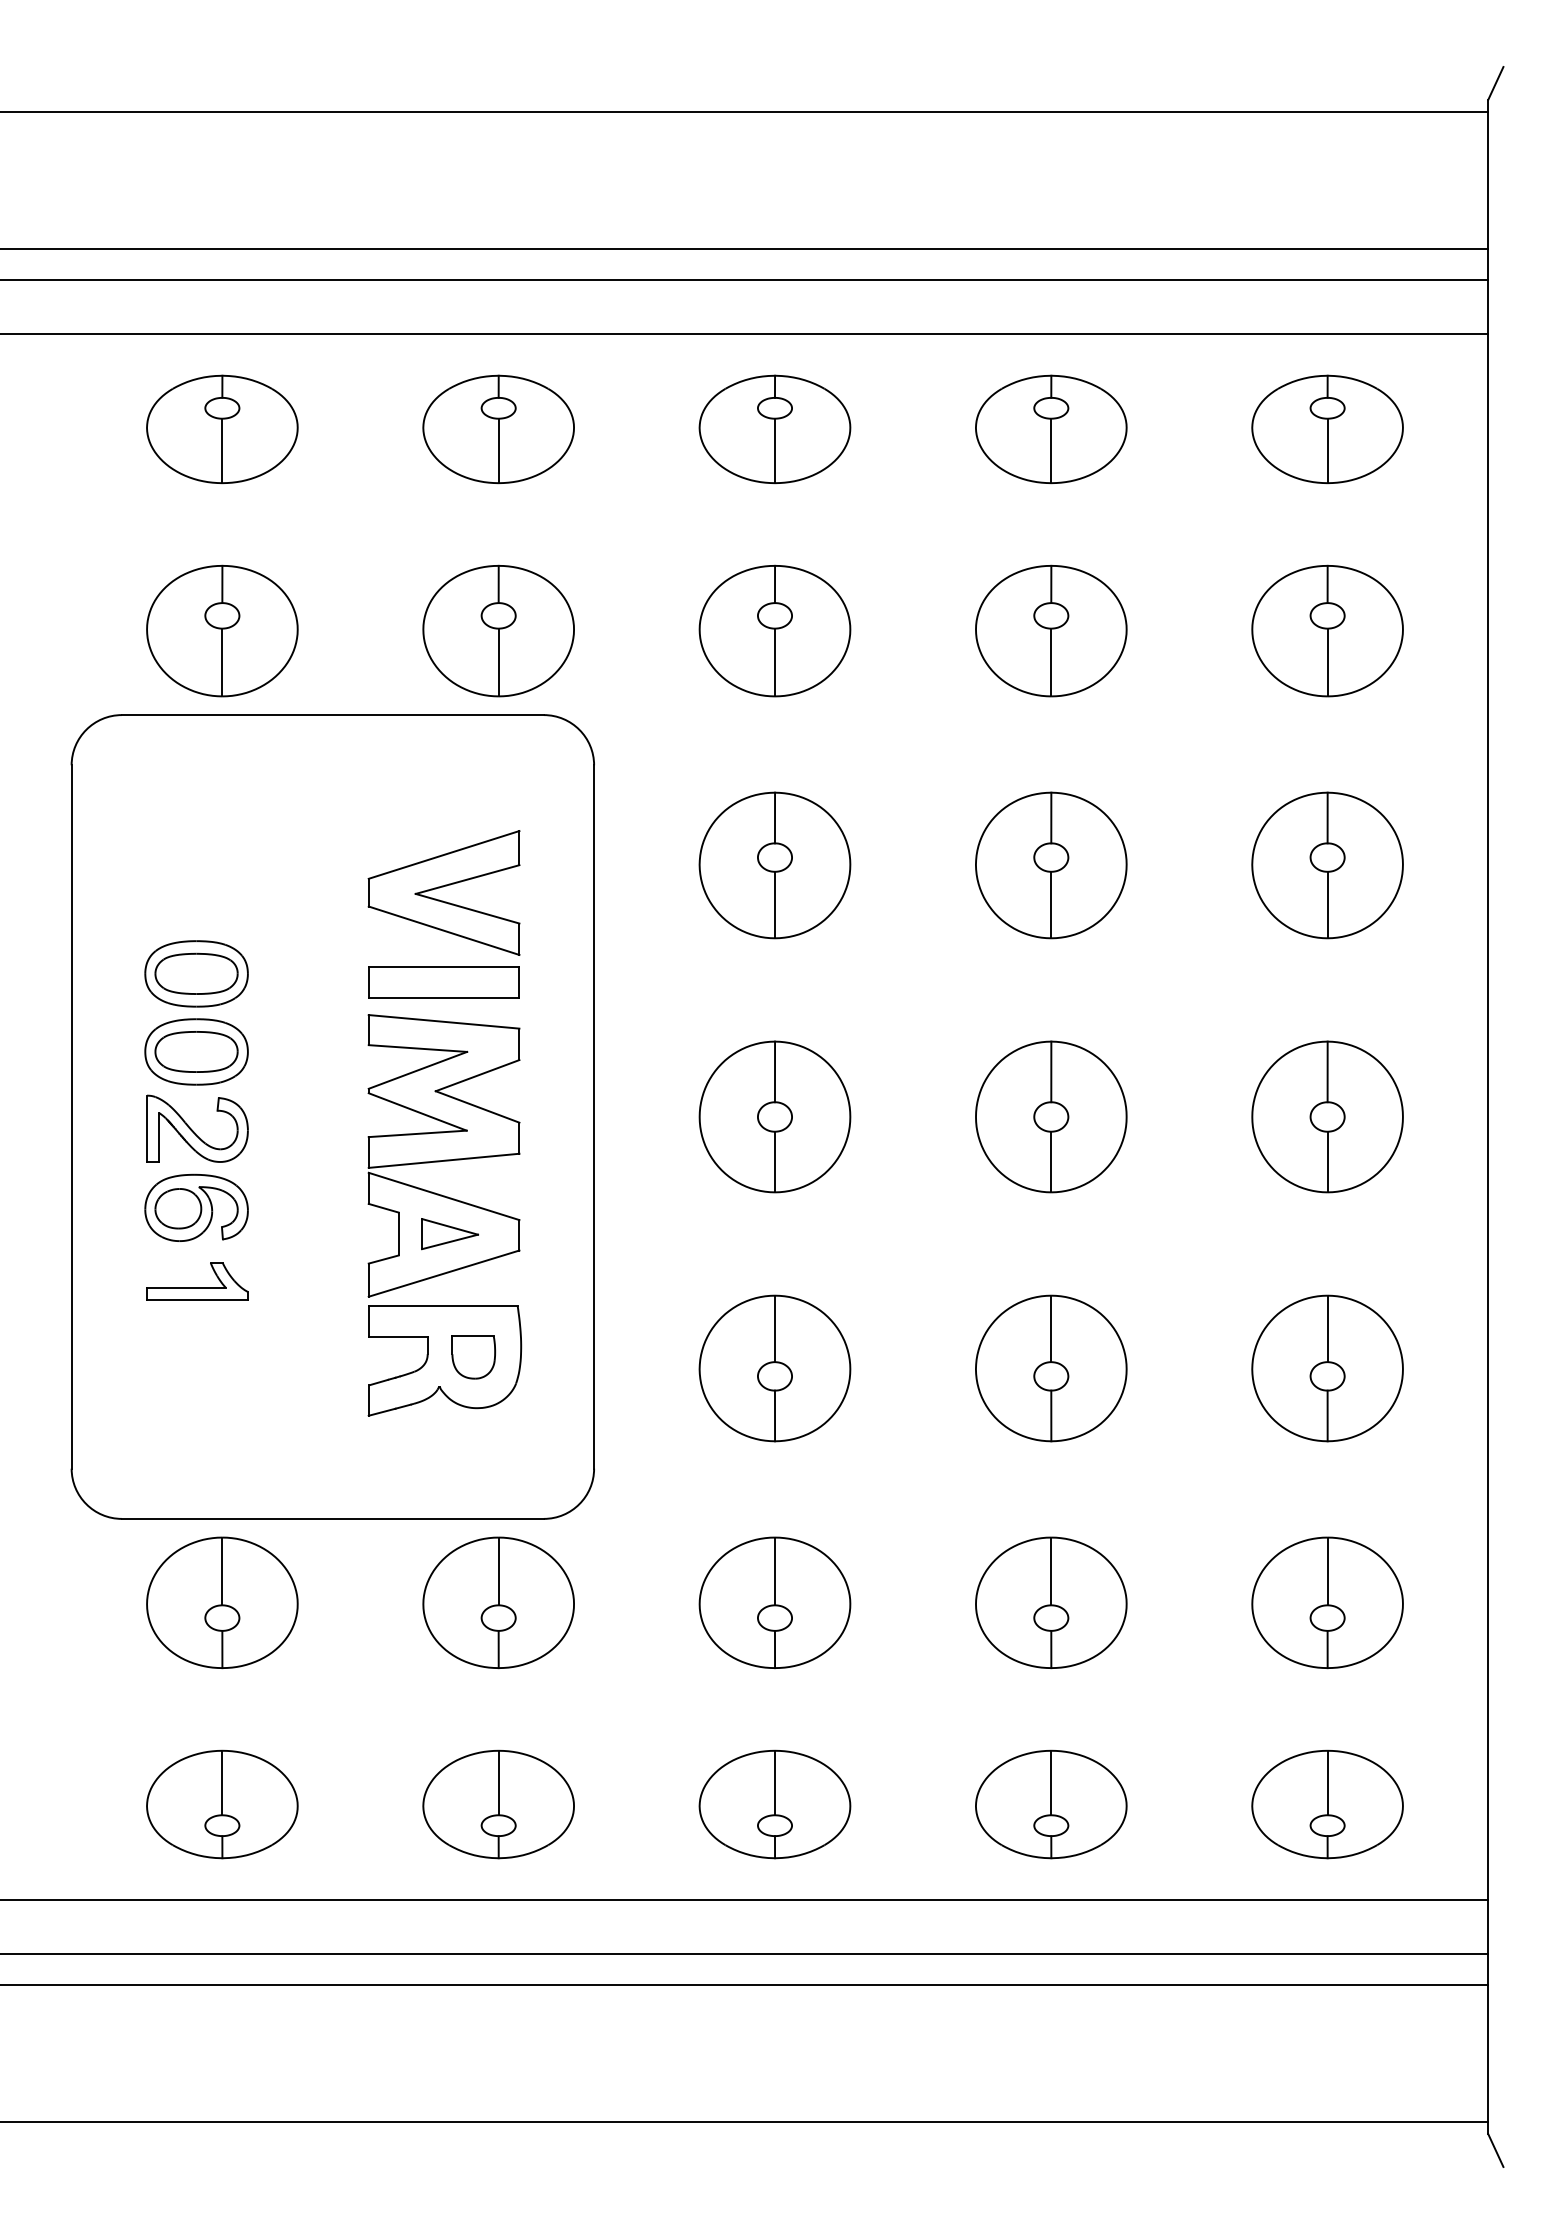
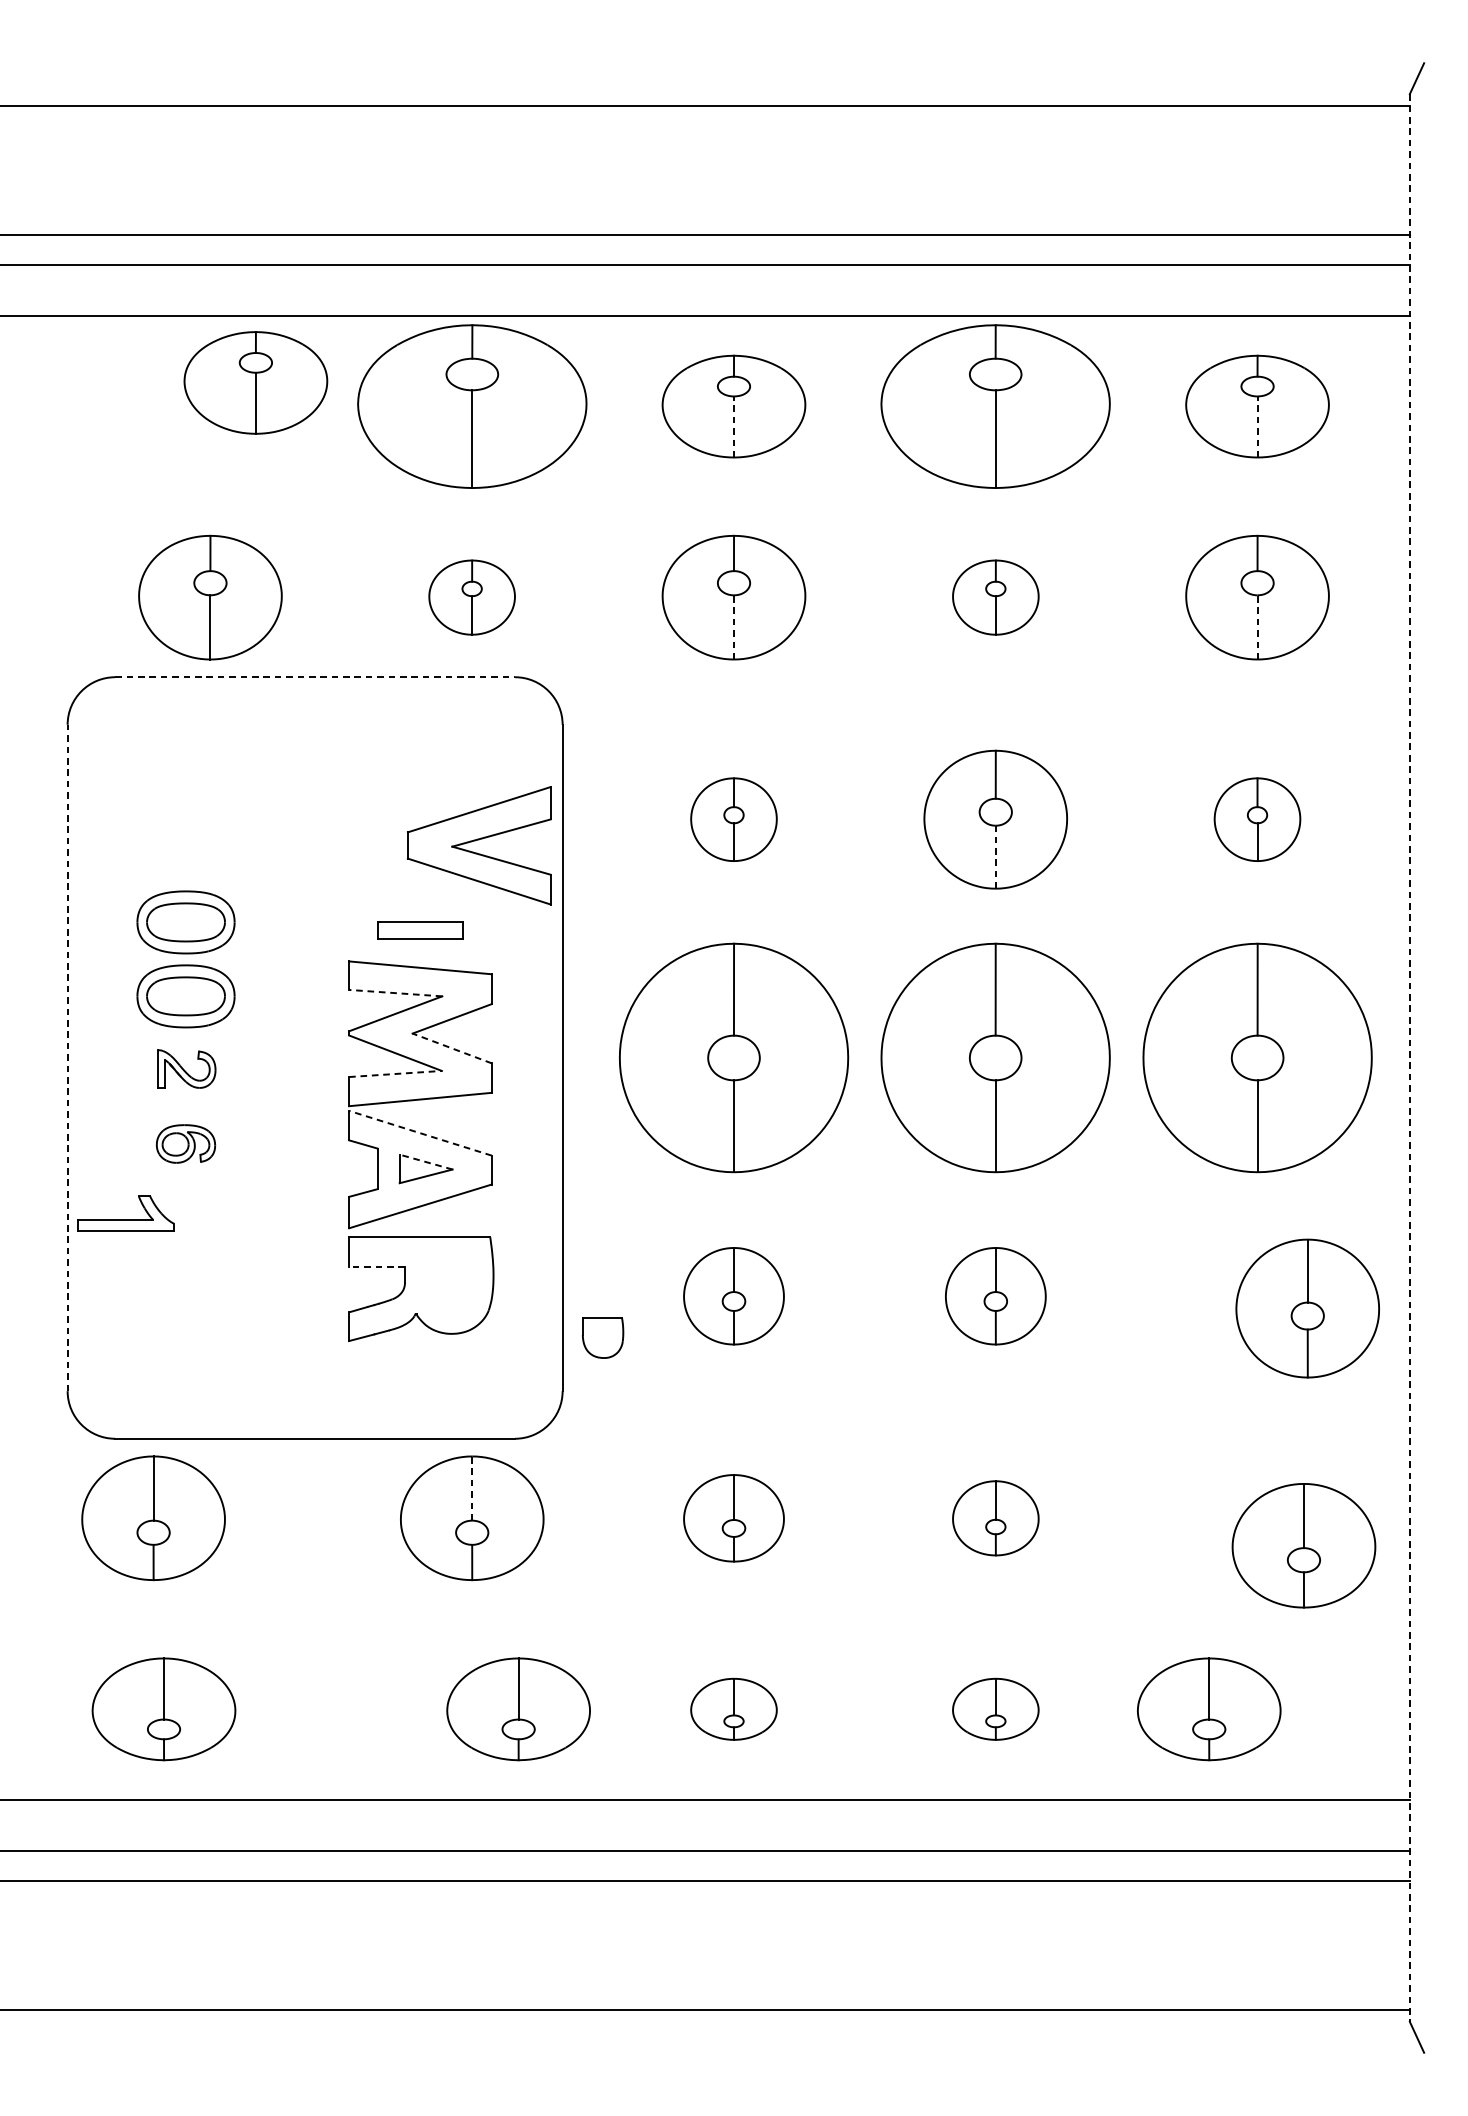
part: (222, 429) -> (256, 382), moved
part: (498, 429) -> (472, 406), size x1.6
part: (1051, 429) -> (995, 406), size x1.6
line: (774, 450) -> (733, 426), solid -> dashed
line: (1327, 450) -> (1257, 426), solid -> dashed
part: (498, 630) -> (472, 597), size x0.6
part: (1051, 630) -> (995, 597), size x0.6
line: (774, 662) -> (733, 627), solid -> dashed
line: (1327, 662) -> (1257, 627), solid -> dashed
line: (333, 715) -> (315, 677), solid -> dashed
part: (774, 865) -> (733, 819), size x0.6
part: (1327, 865) -> (1257, 819), size x0.6
part: (443, 892) -> (478, 845), moved
line: (1051, 904) -> (995, 856), solid -> dashed
part: (443, 982) -> (419, 930), size x0.6
line: (417, 1048) -> (395, 993), solid -> dashed
line: (477, 1106) -> (452, 1048), solid -> dashed
part: (774, 1116) -> (733, 1057), size x1.6
part: (1051, 1116) -> (995, 1057), size x1.6
part: (1327, 1116) -> (1257, 1057), size x1.6
line: (71, 1117) -> (67, 1058), solid -> dashed
line: (1488, 1117) -> (1409, 1058), solid -> dashed
part: (197, 1128) -> (186, 1068), size x0.6
line: (418, 1133) -> (396, 1073), solid -> dashed
line: (444, 1196) -> (420, 1133), solid -> dashed
part: (196, 1207) -> (185, 1143), size x0.6
line: (449, 1226) -> (425, 1161), solid -> dashed
part: (197, 1281) -> (126, 1213), moved
line: (397, 1337) -> (376, 1266), solid -> dashed
part: (473, 1357) -> (602, 1337), moved
part: (774, 1368) -> (733, 1296), size x0.7
part: (1051, 1368) -> (995, 1296), size x0.7
part: (1327, 1368) -> (1307, 1308), moved
line: (498, 1571) -> (472, 1488), solid -> dashed
part: (222, 1602) -> (153, 1517), moved
part: (774, 1602) -> (733, 1517), size x0.7
part: (1051, 1602) -> (995, 1517), size x0.6
part: (1327, 1602) -> (1303, 1545), moved
part: (222, 1804) -> (164, 1709), moved
part: (498, 1804) -> (518, 1709), moved
part: (774, 1804) -> (733, 1709), size x0.6
part: (1051, 1804) -> (995, 1709), size x0.6
part: (1327, 1804) -> (1209, 1709), moved

